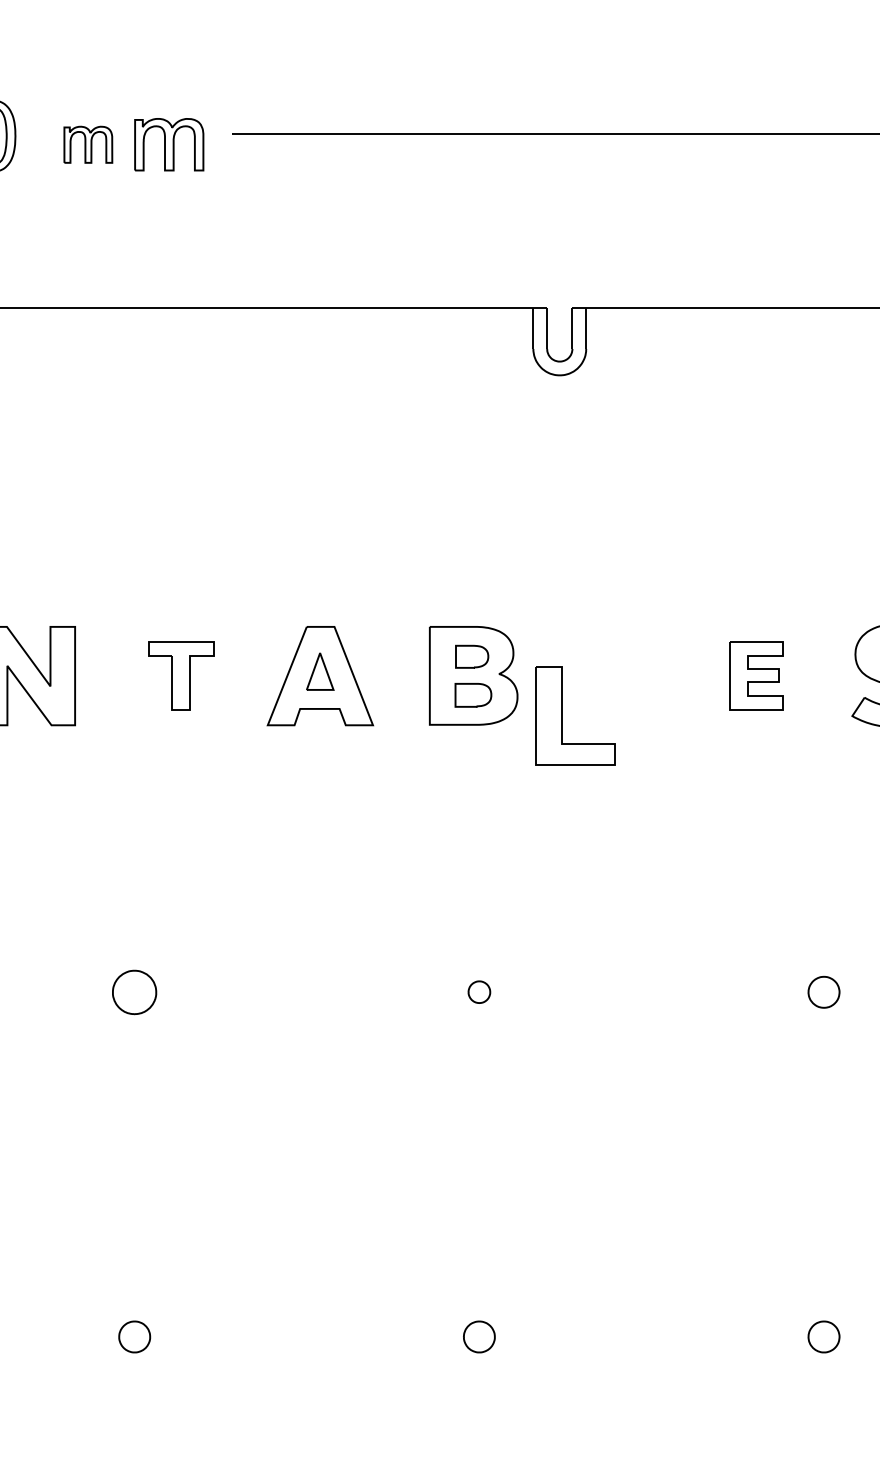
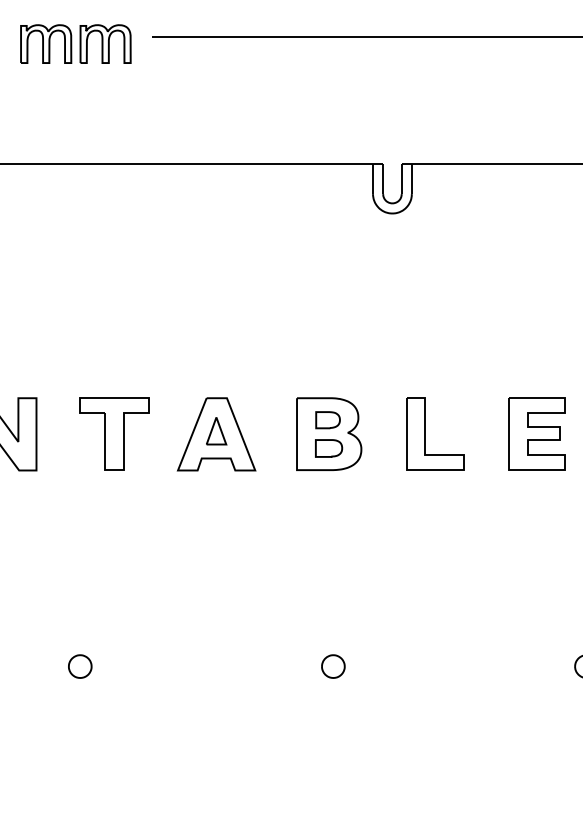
part: (88, 144) -> (46, 43), size x1.43
part: (181, 675) -> (114, 433), size x1.43
part: (756, 675) -> (536, 433), size x1.43
part: (562, 715) -> (426, 433), moved
part: (134, 991) -> (80, 665), size x0.71
part: (479, 991) -> (333, 665), size x1.43

